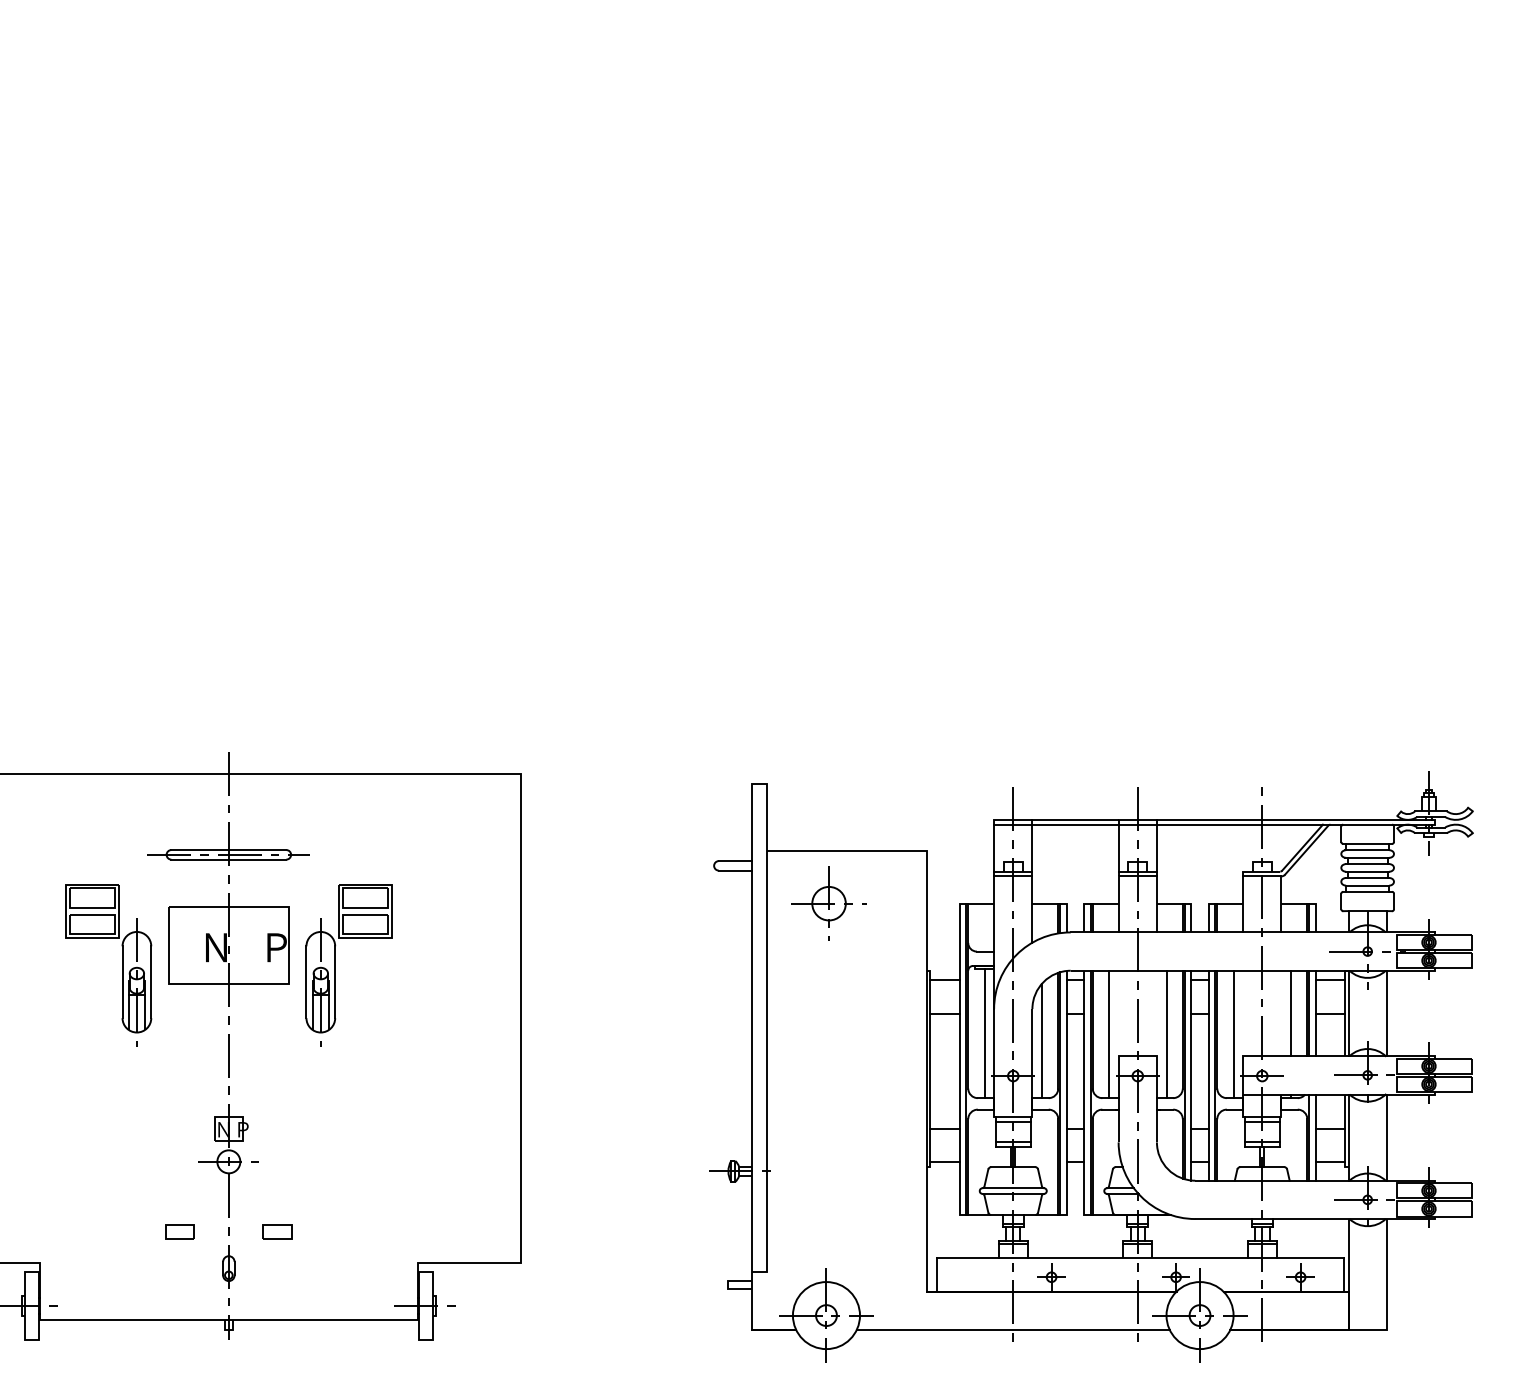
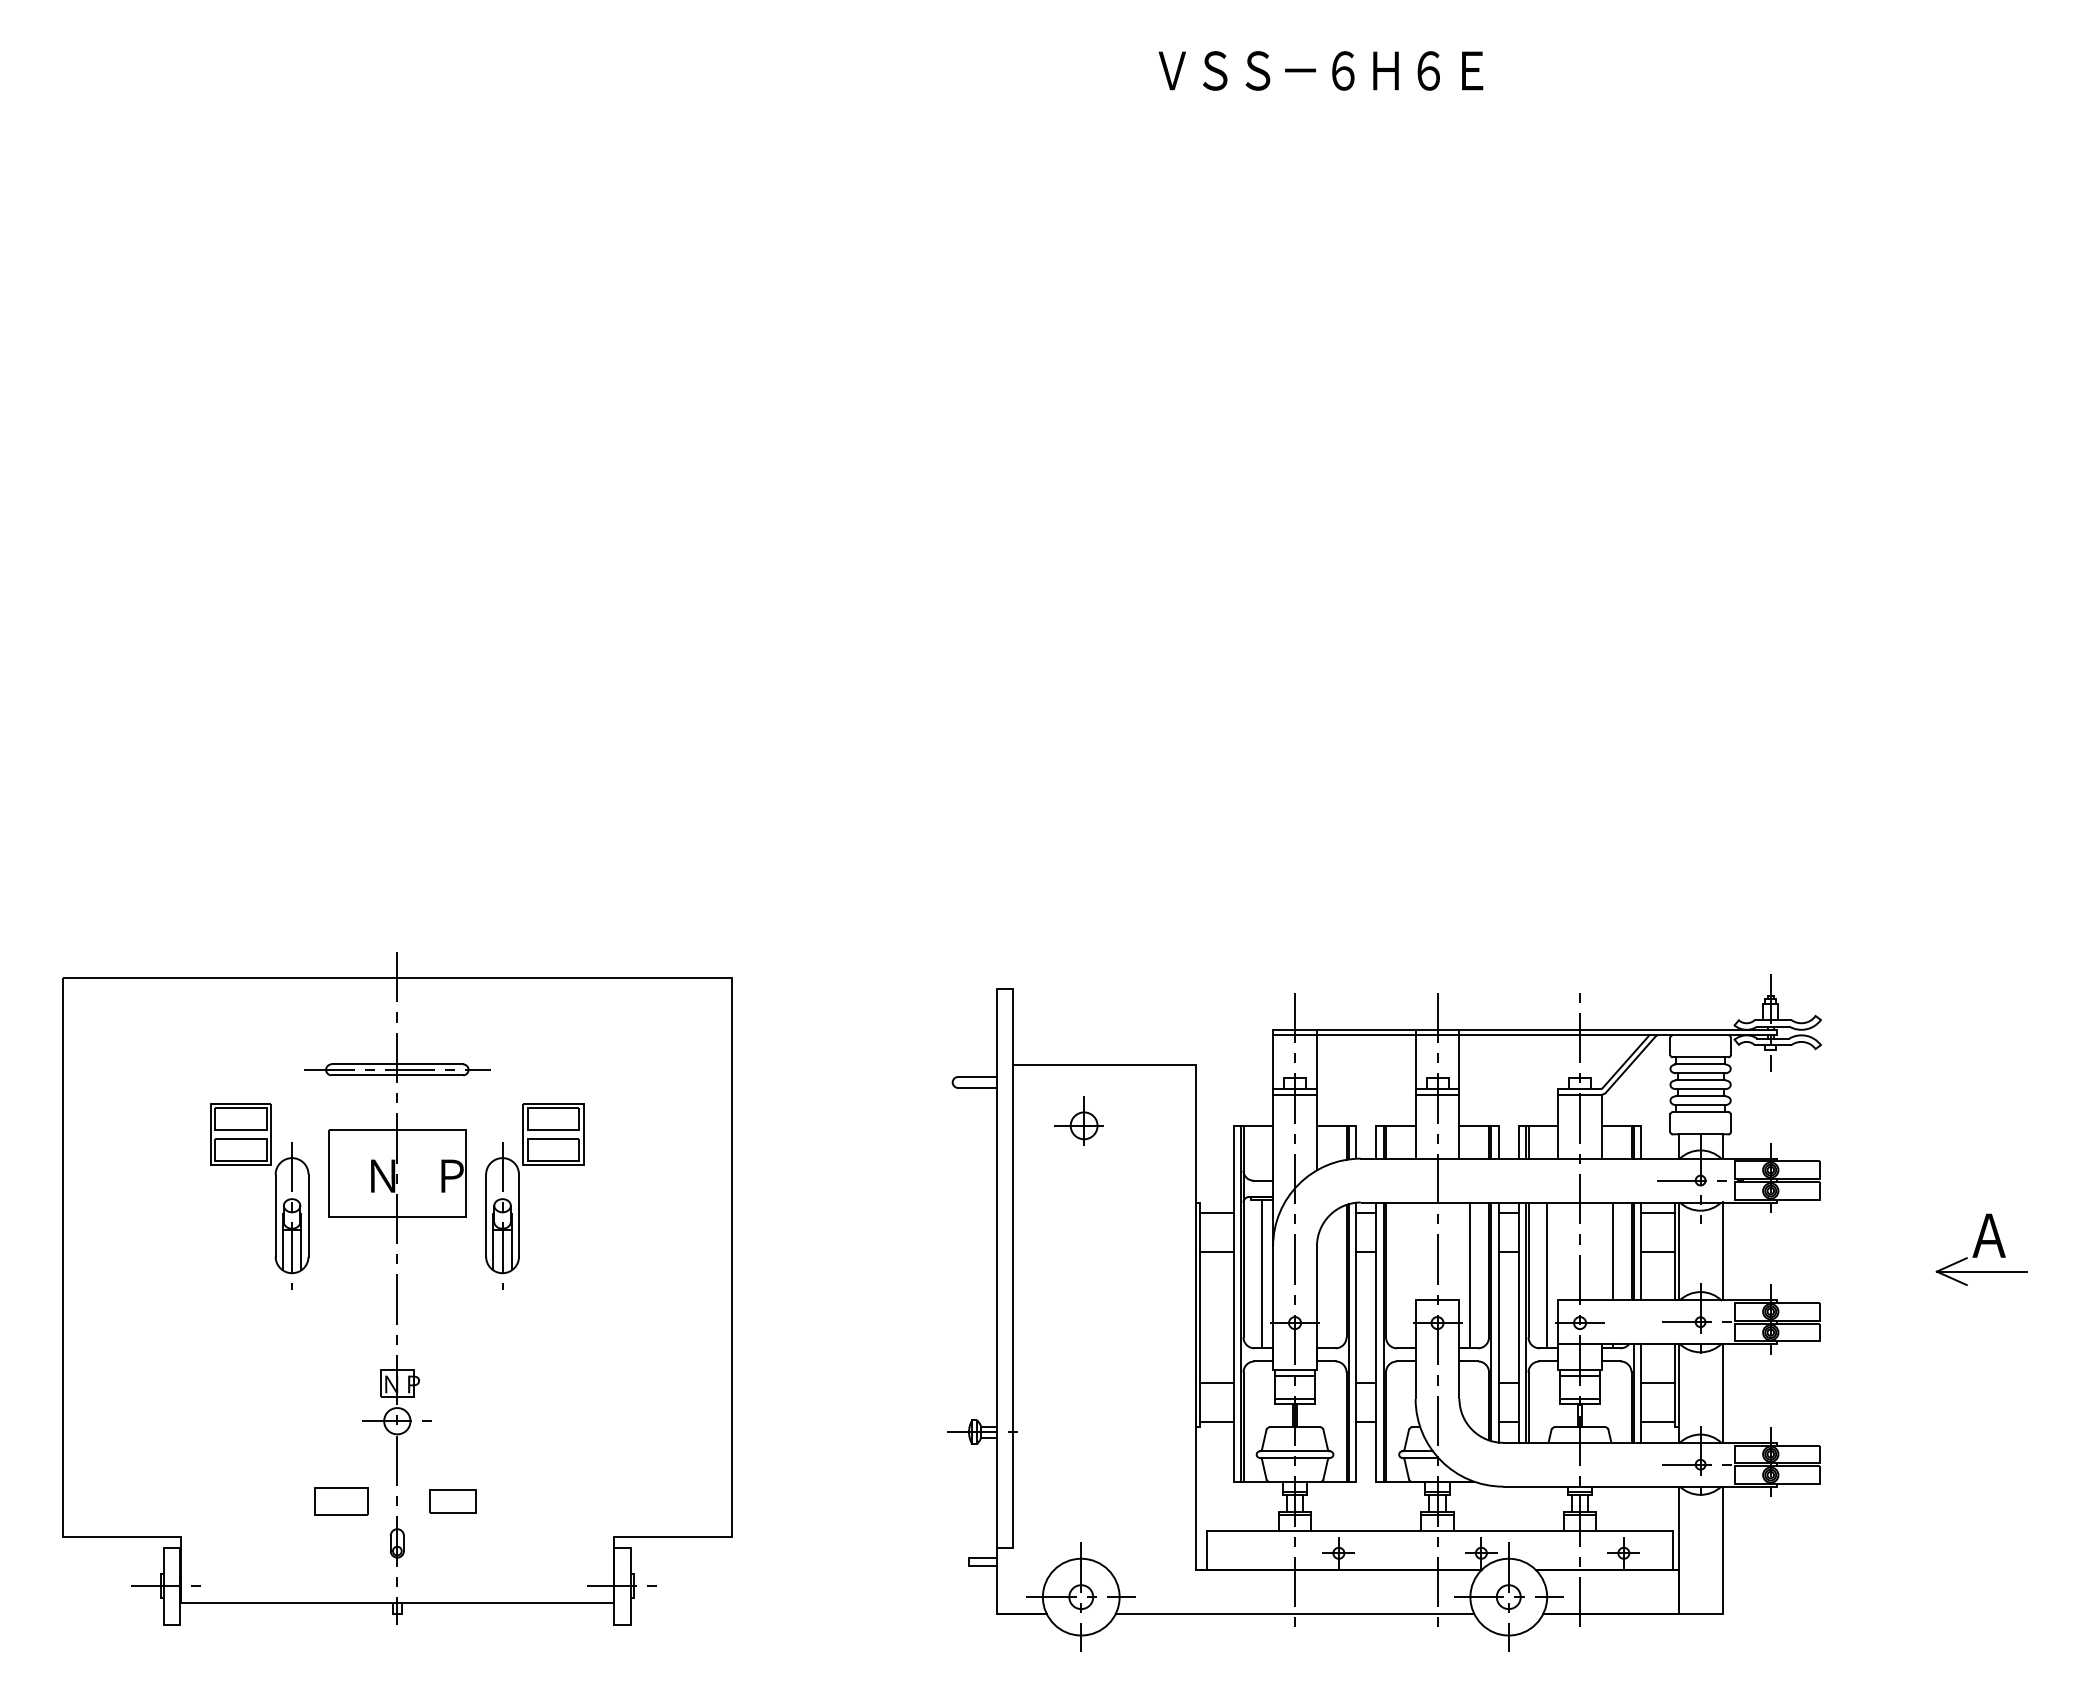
part: (828, 903) -> (1083, 1125), size x0.7
line: (1108, 1034) -> (1404, 1275), removed
line: (1041, 1040) -> (1327, 1282), removed
part: (180, 1231) -> (341, 1500), size x1.6
part: (277, 1231) -> (453, 1500), size x1.4

